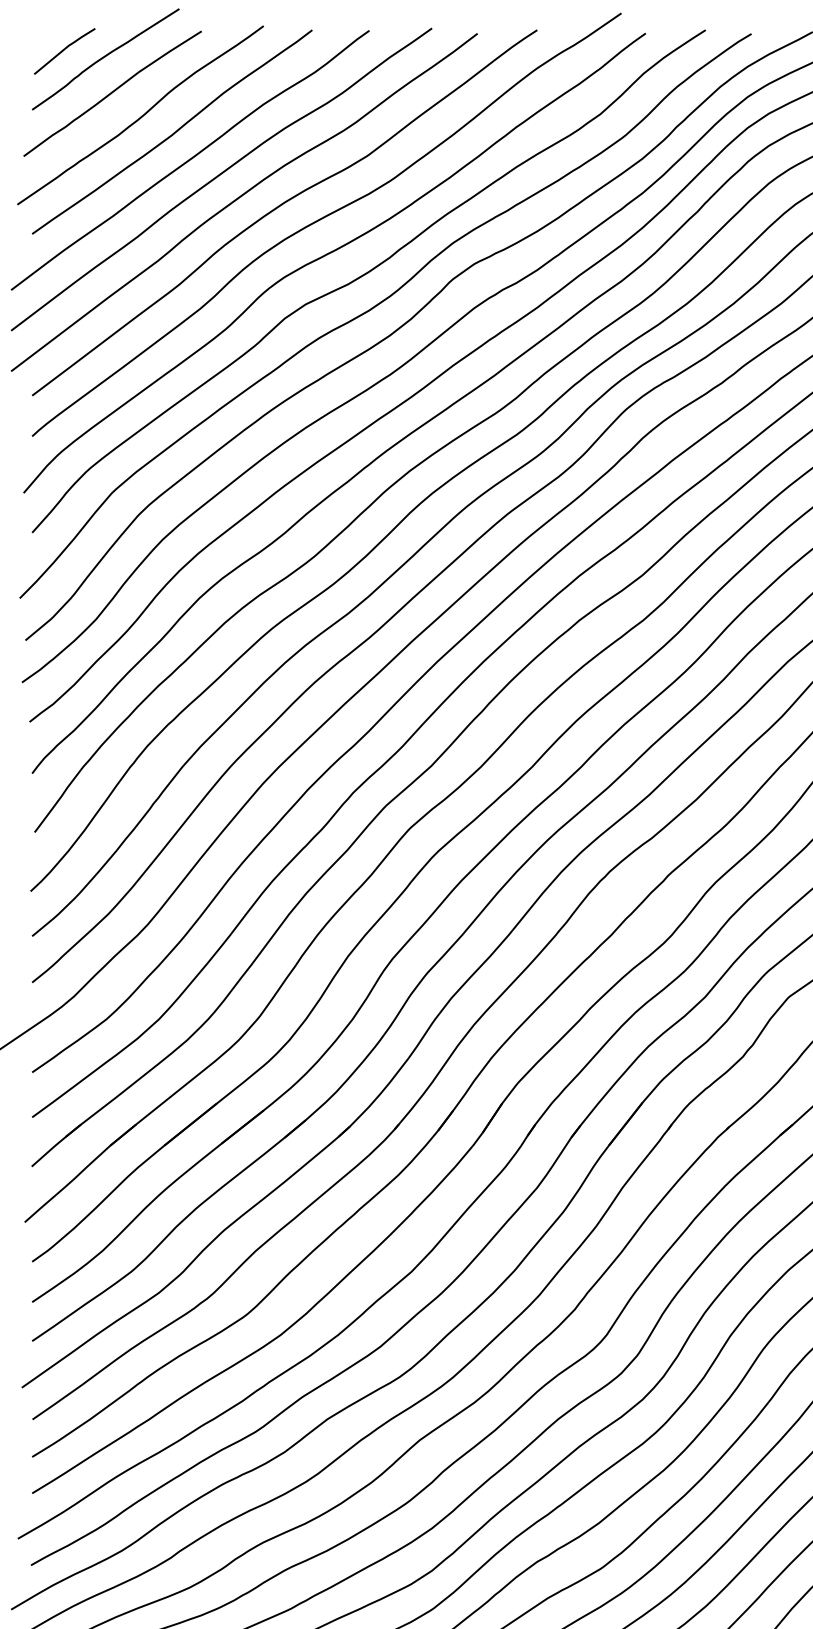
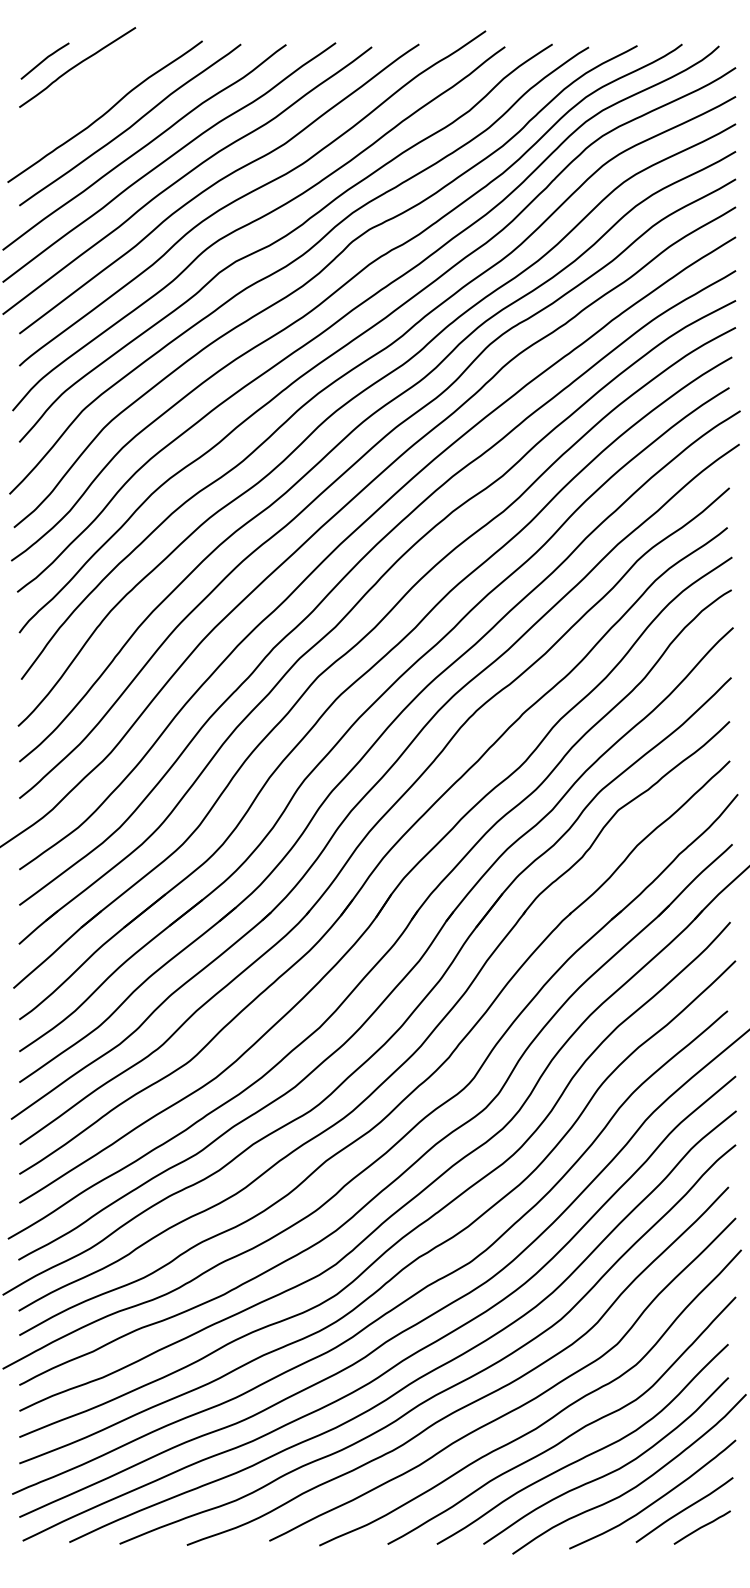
curve: (111, 93) -> (82, 94), removed

